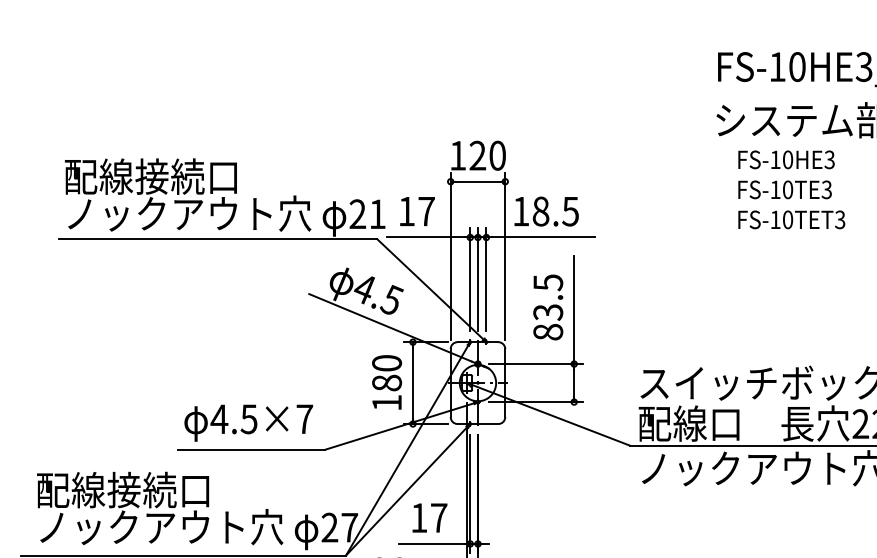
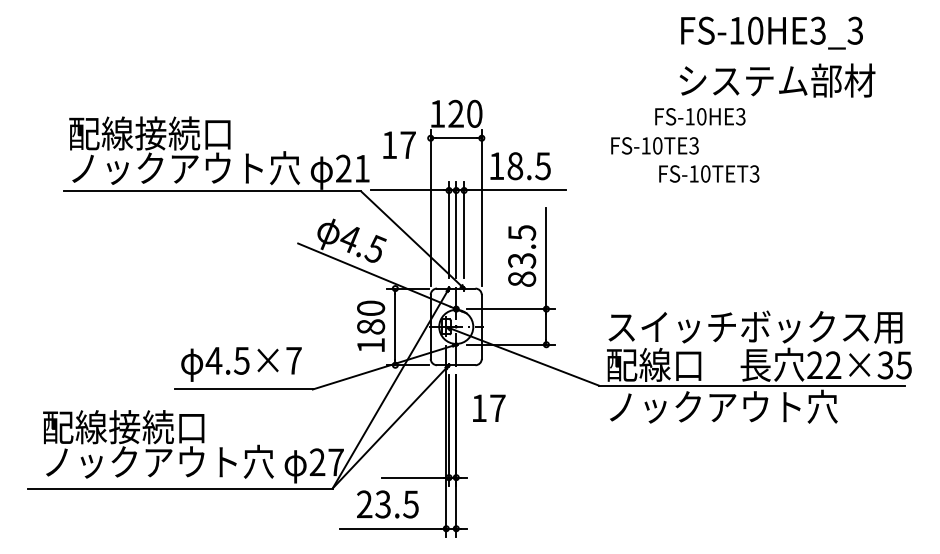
text: (786, 159) -> (700, 116), moved
text: (784, 189) -> (654, 145), moved
text: (417, 210) -> (399, 144), moved
text: (792, 219) -> (709, 173), moved
text: (430, 517) -> (489, 407), moved

